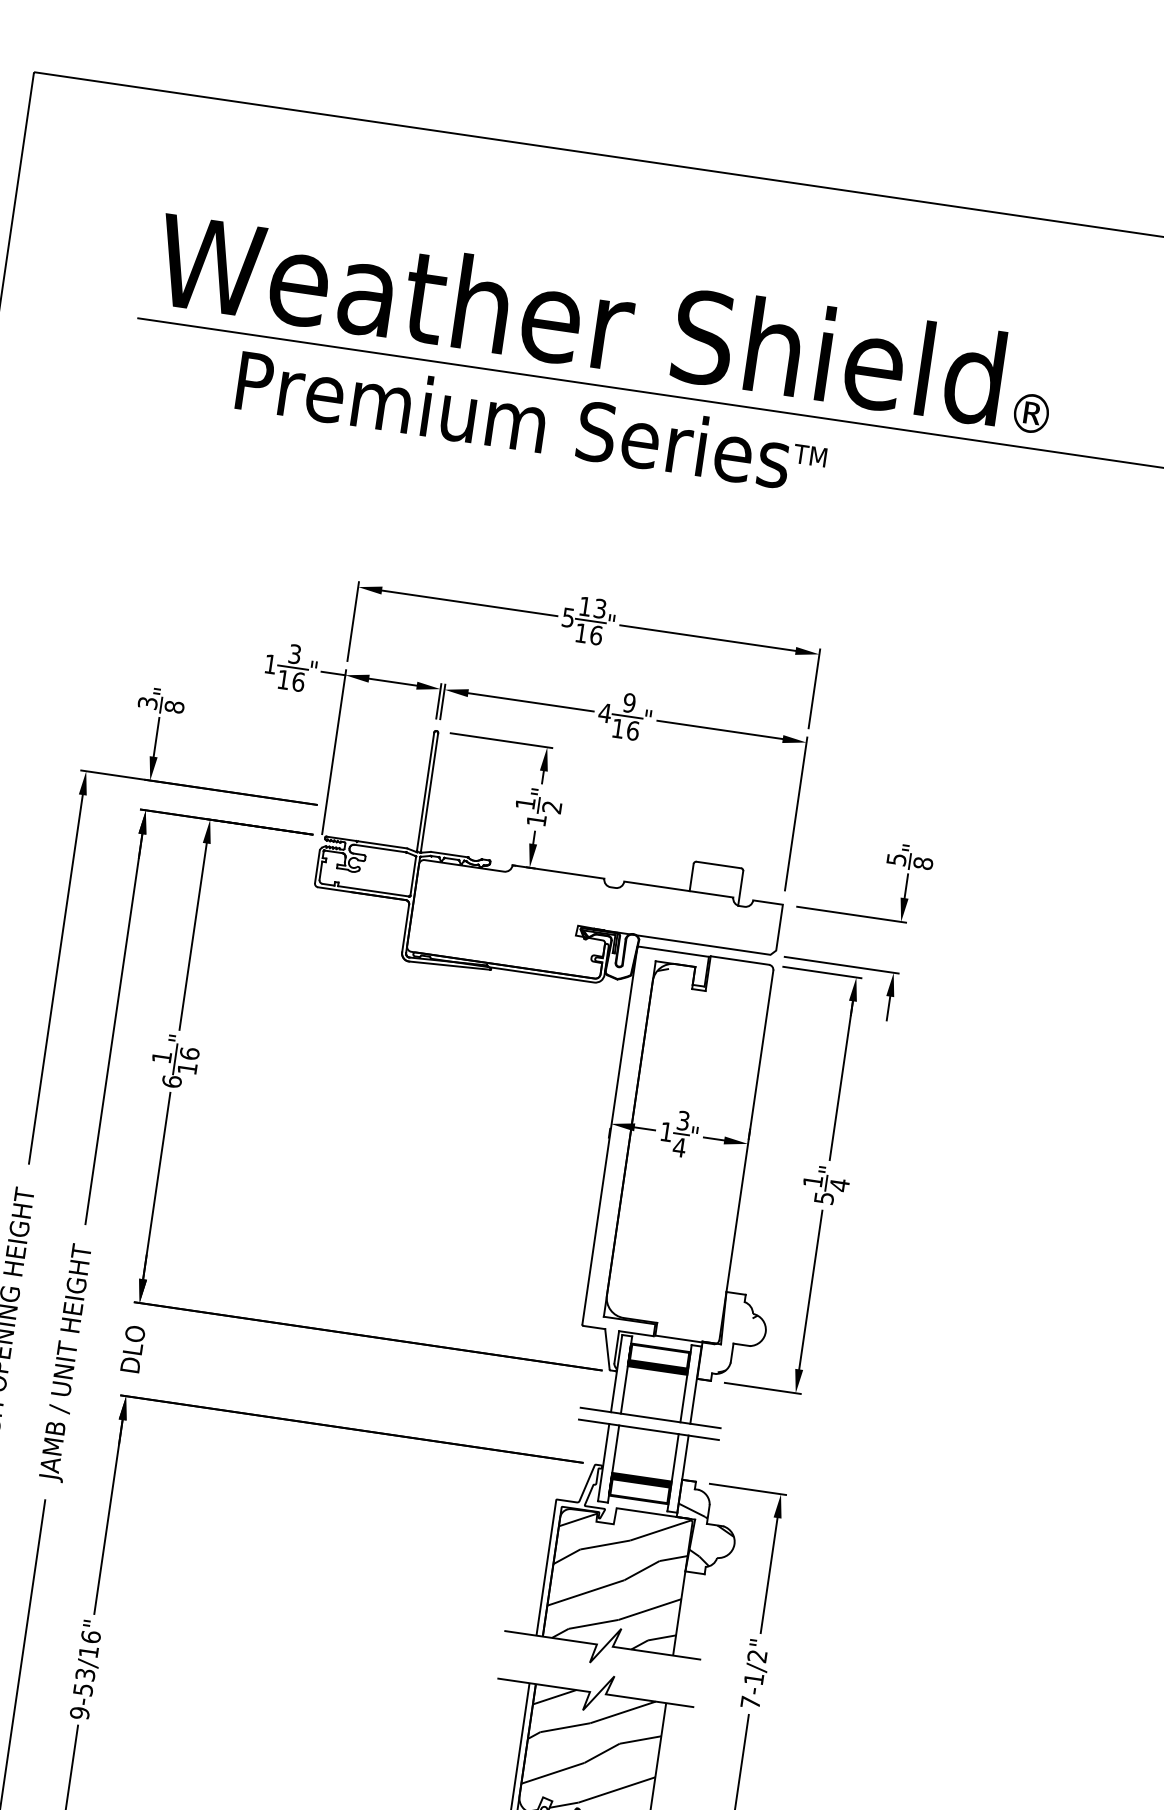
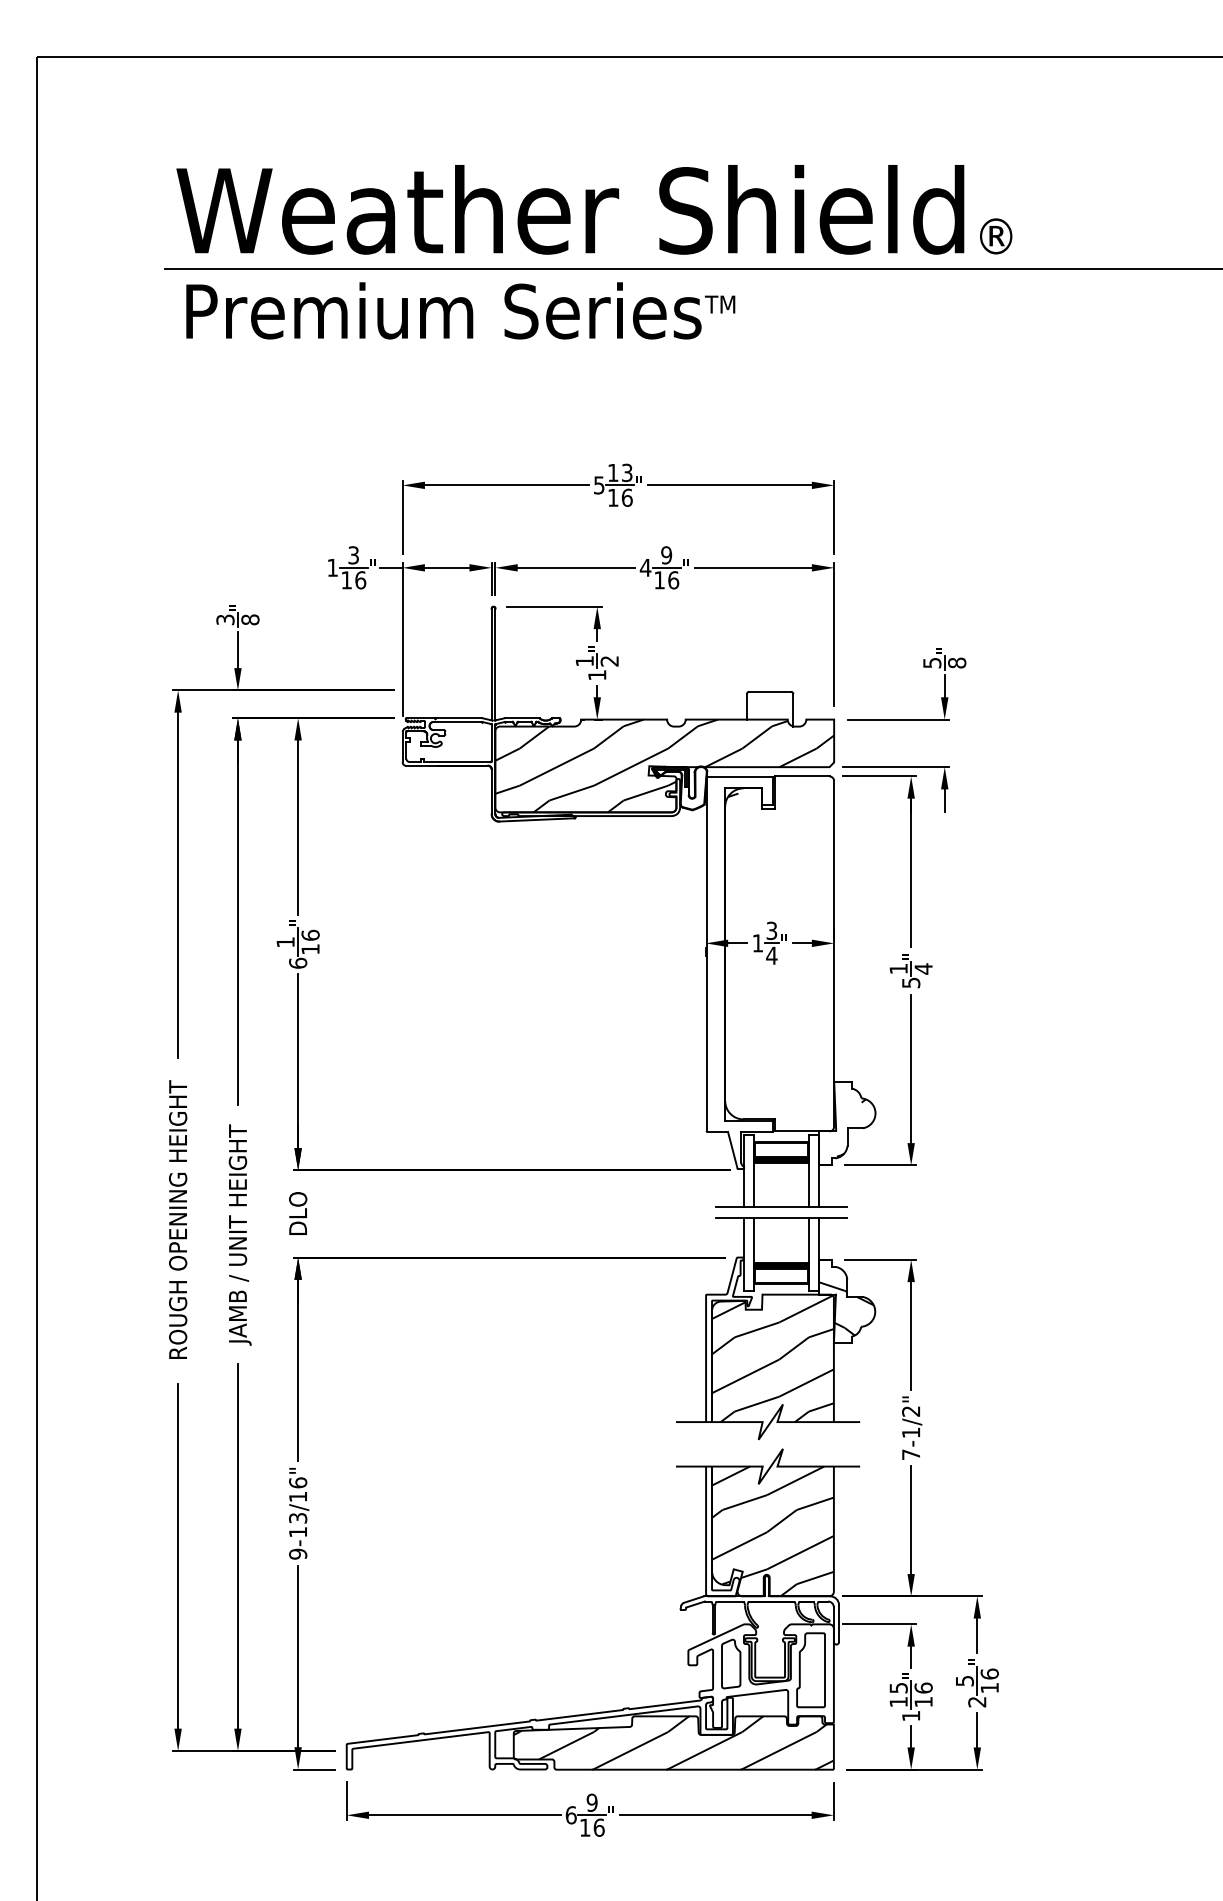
text: (531, 421) -> (460, 310), moved
hatch: (594, 927) -> (664, 765), added
text: (83, 1690) -> (298, 1532), 9-53/16" -> 9-13/16"

